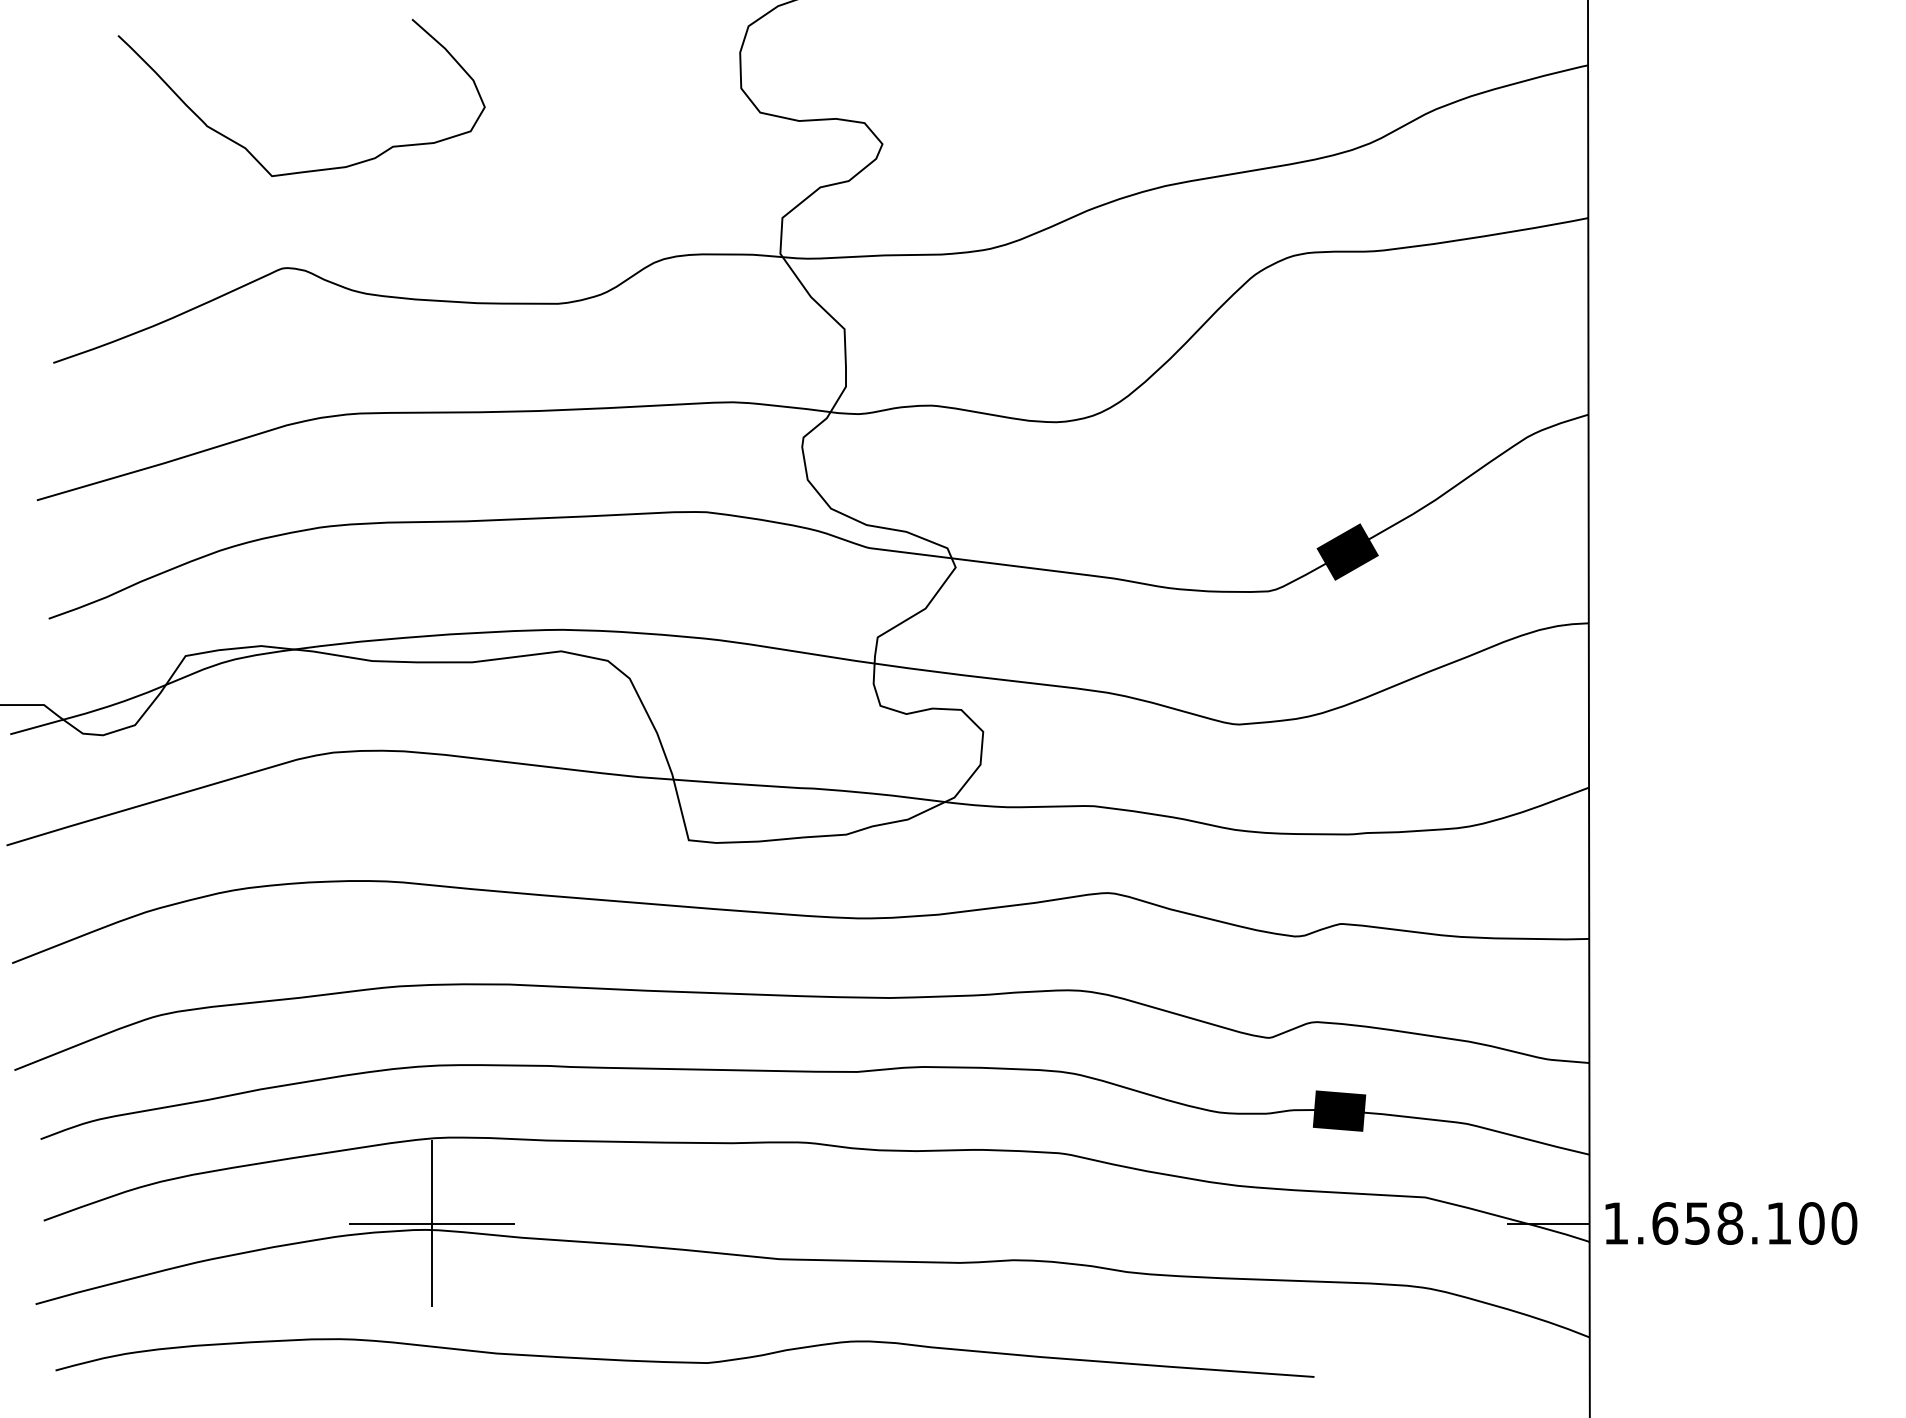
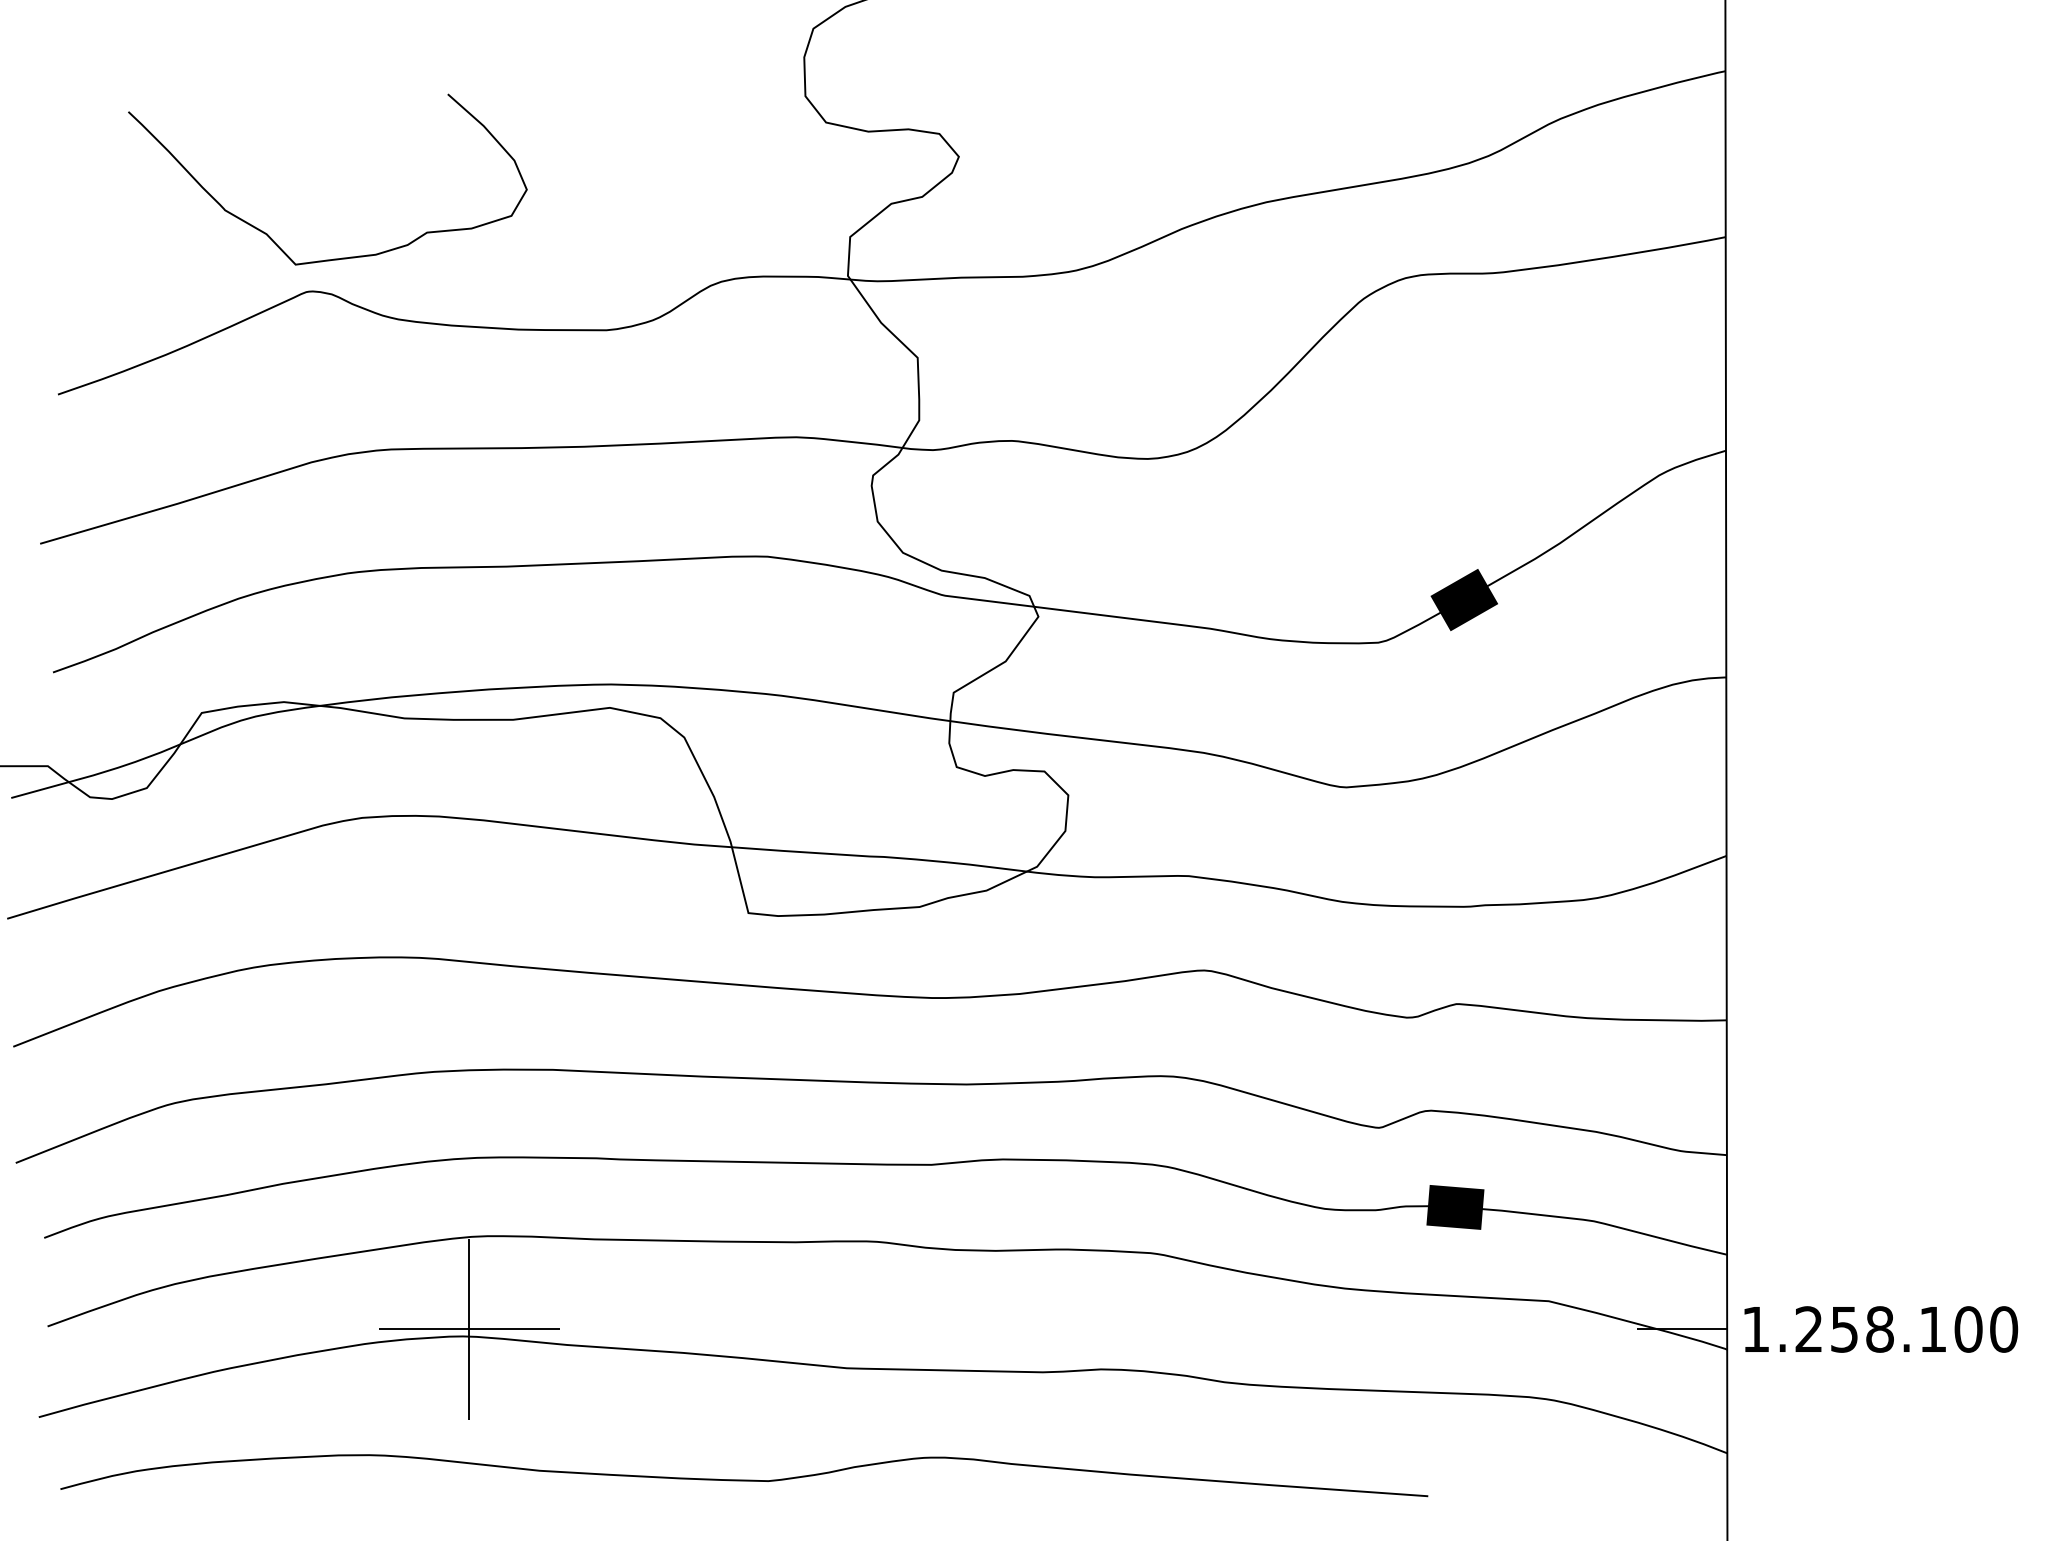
curve: (306, 170) -> (333, 258), moved
text: (1665, 1223) -> (1809, 1329), 1.658.100 -> 1.258.100

